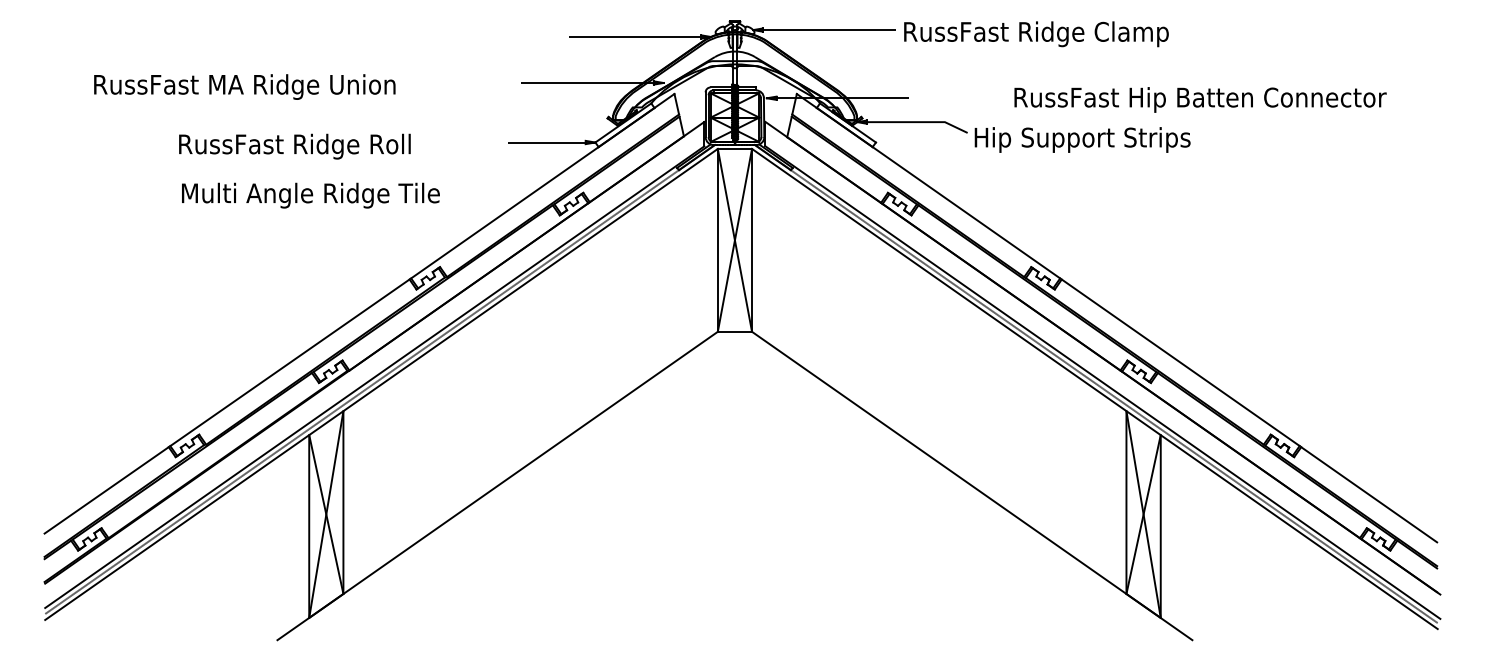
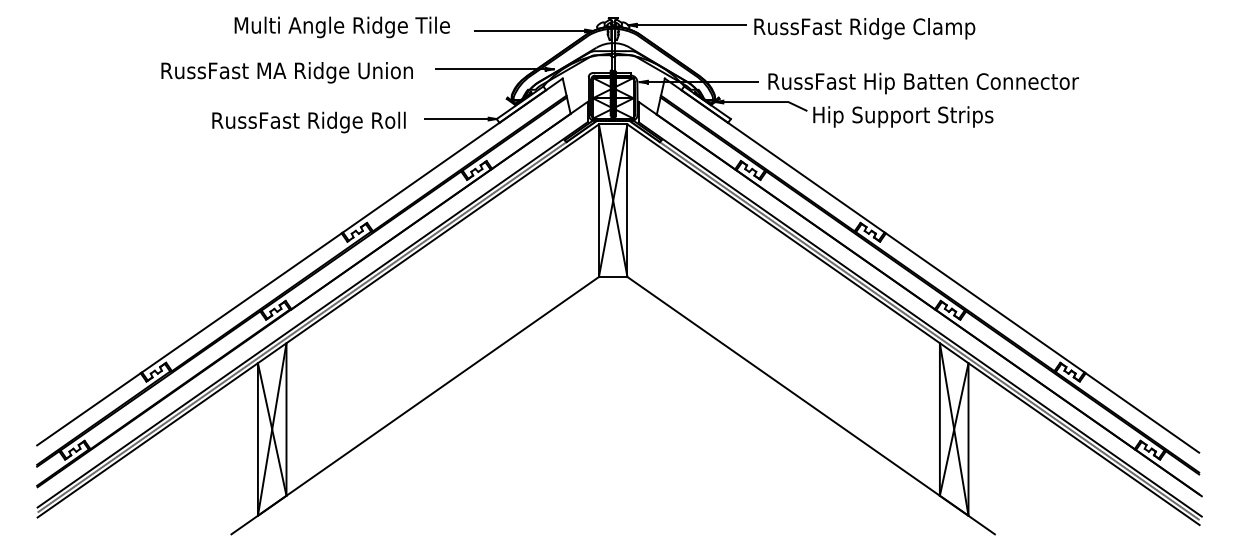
text: (243, 86) -> (286, 72), moved
text: (1200, 99) -> (923, 83), moved
text: (294, 146) -> (308, 122), moved
text: (309, 195) -> (341, 27), moved

